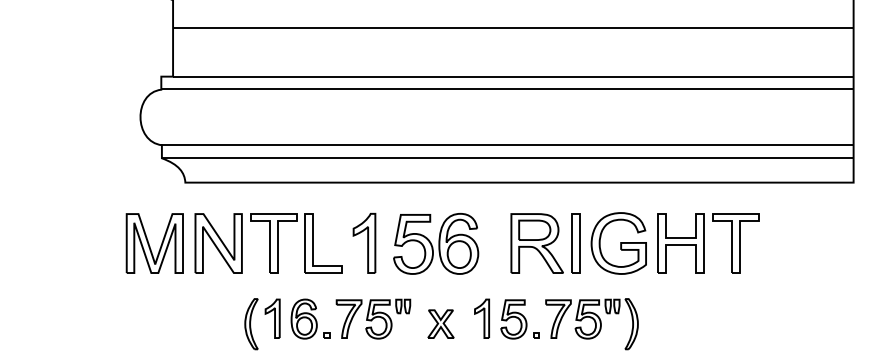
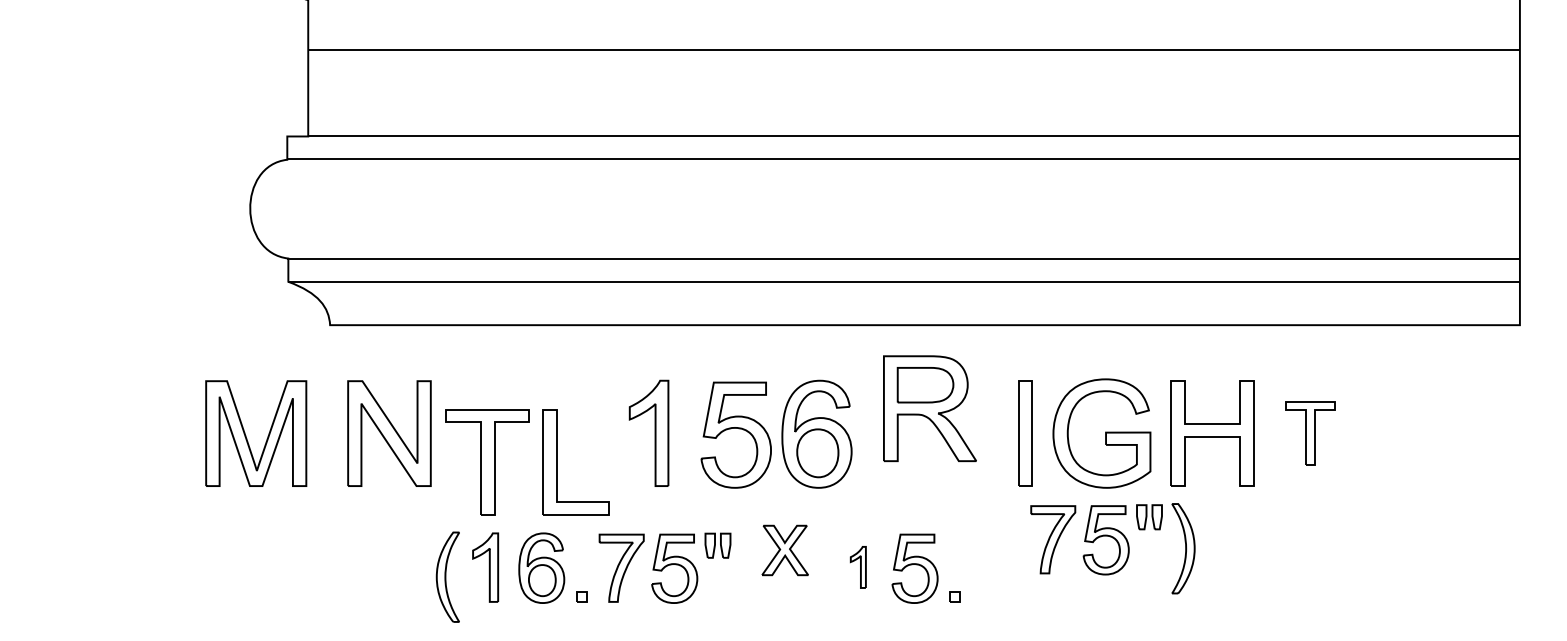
part: (154, 243) -> (255, 433), moved
part: (304, 243) -> (542, 462), moved
part: (536, 243) -> (928, 408), moved
part: (735, 243) -> (1309, 433), size x0.6
part: (481, 318) -> (857, 567), size x0.6
part: (440, 323) -> (784, 549), moved
part: (591, 324) -> (1112, 549), moved

